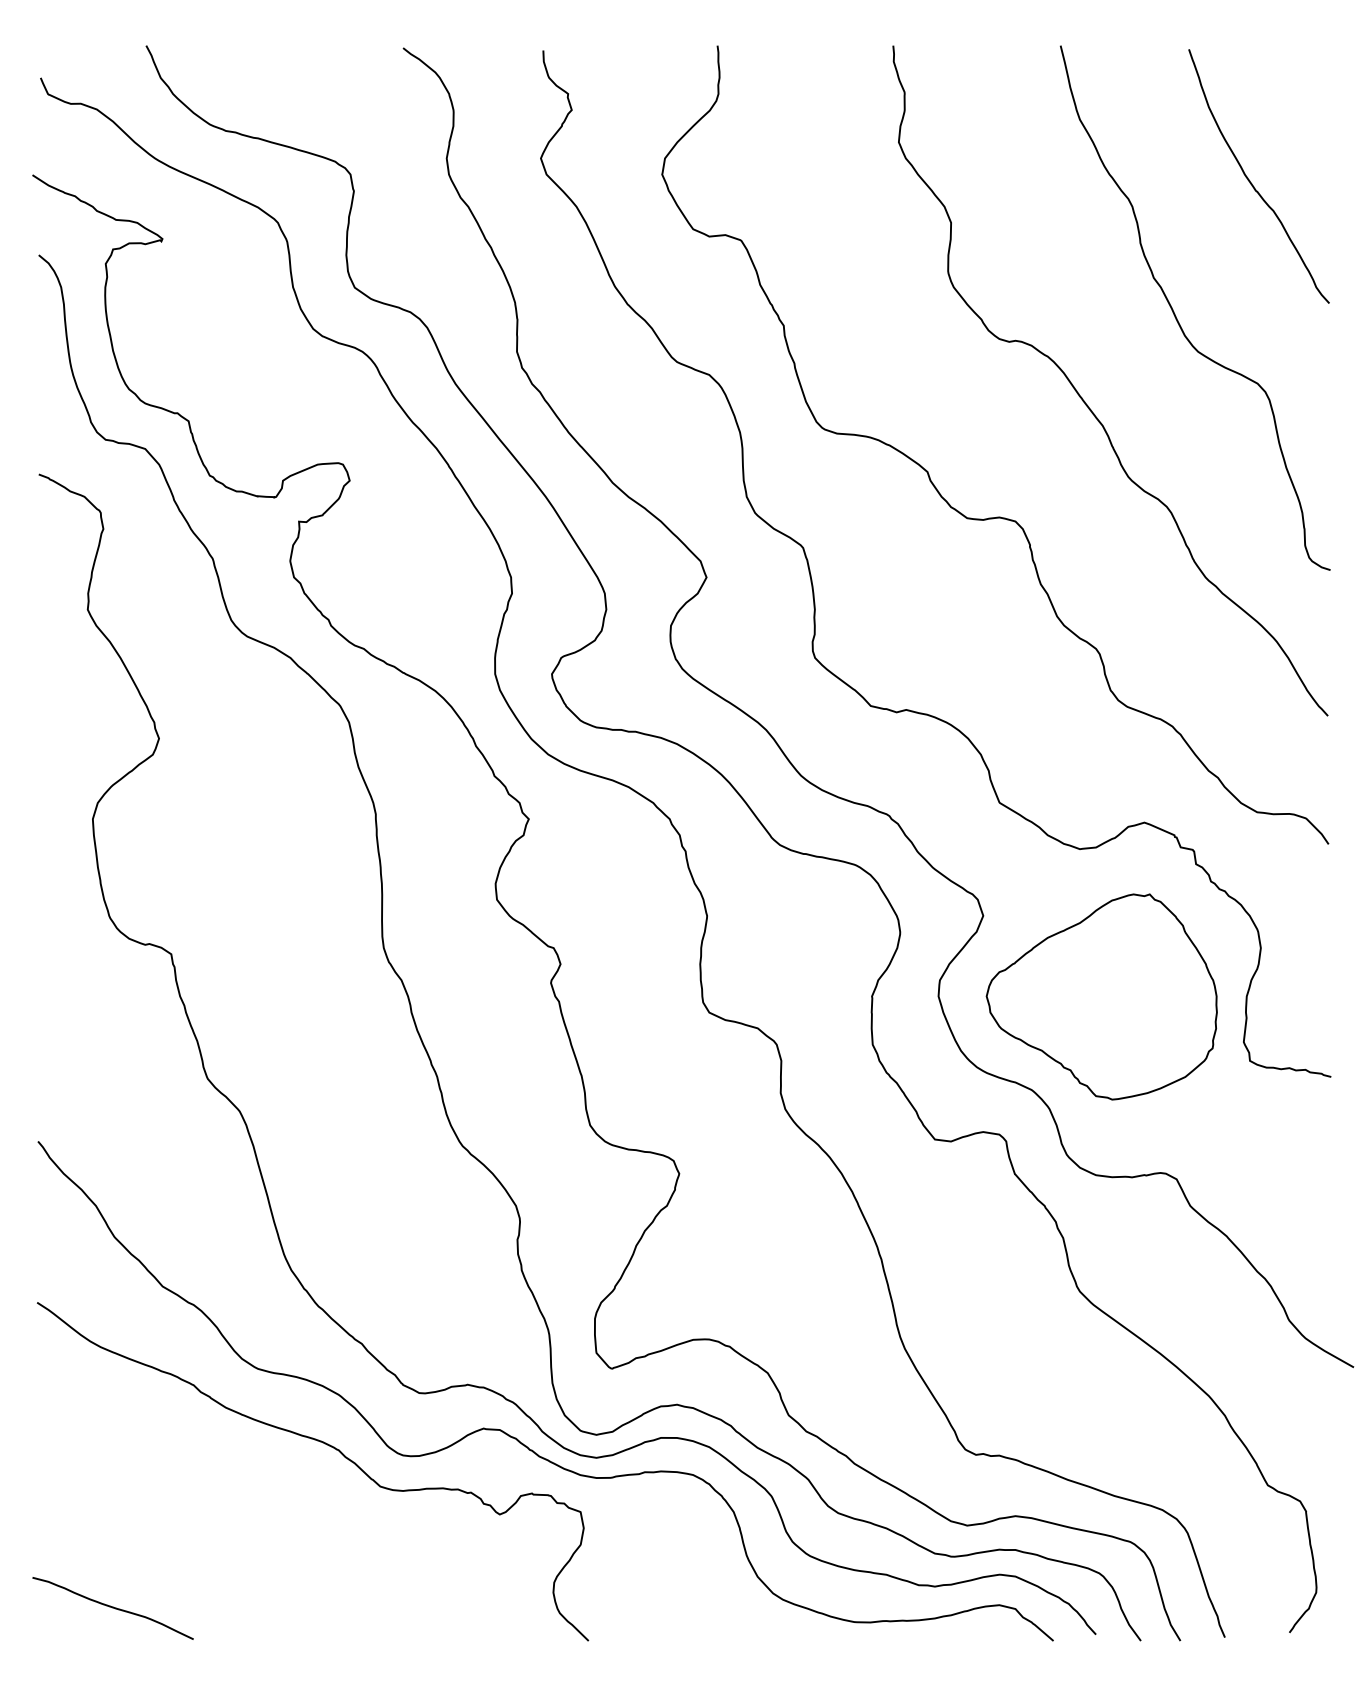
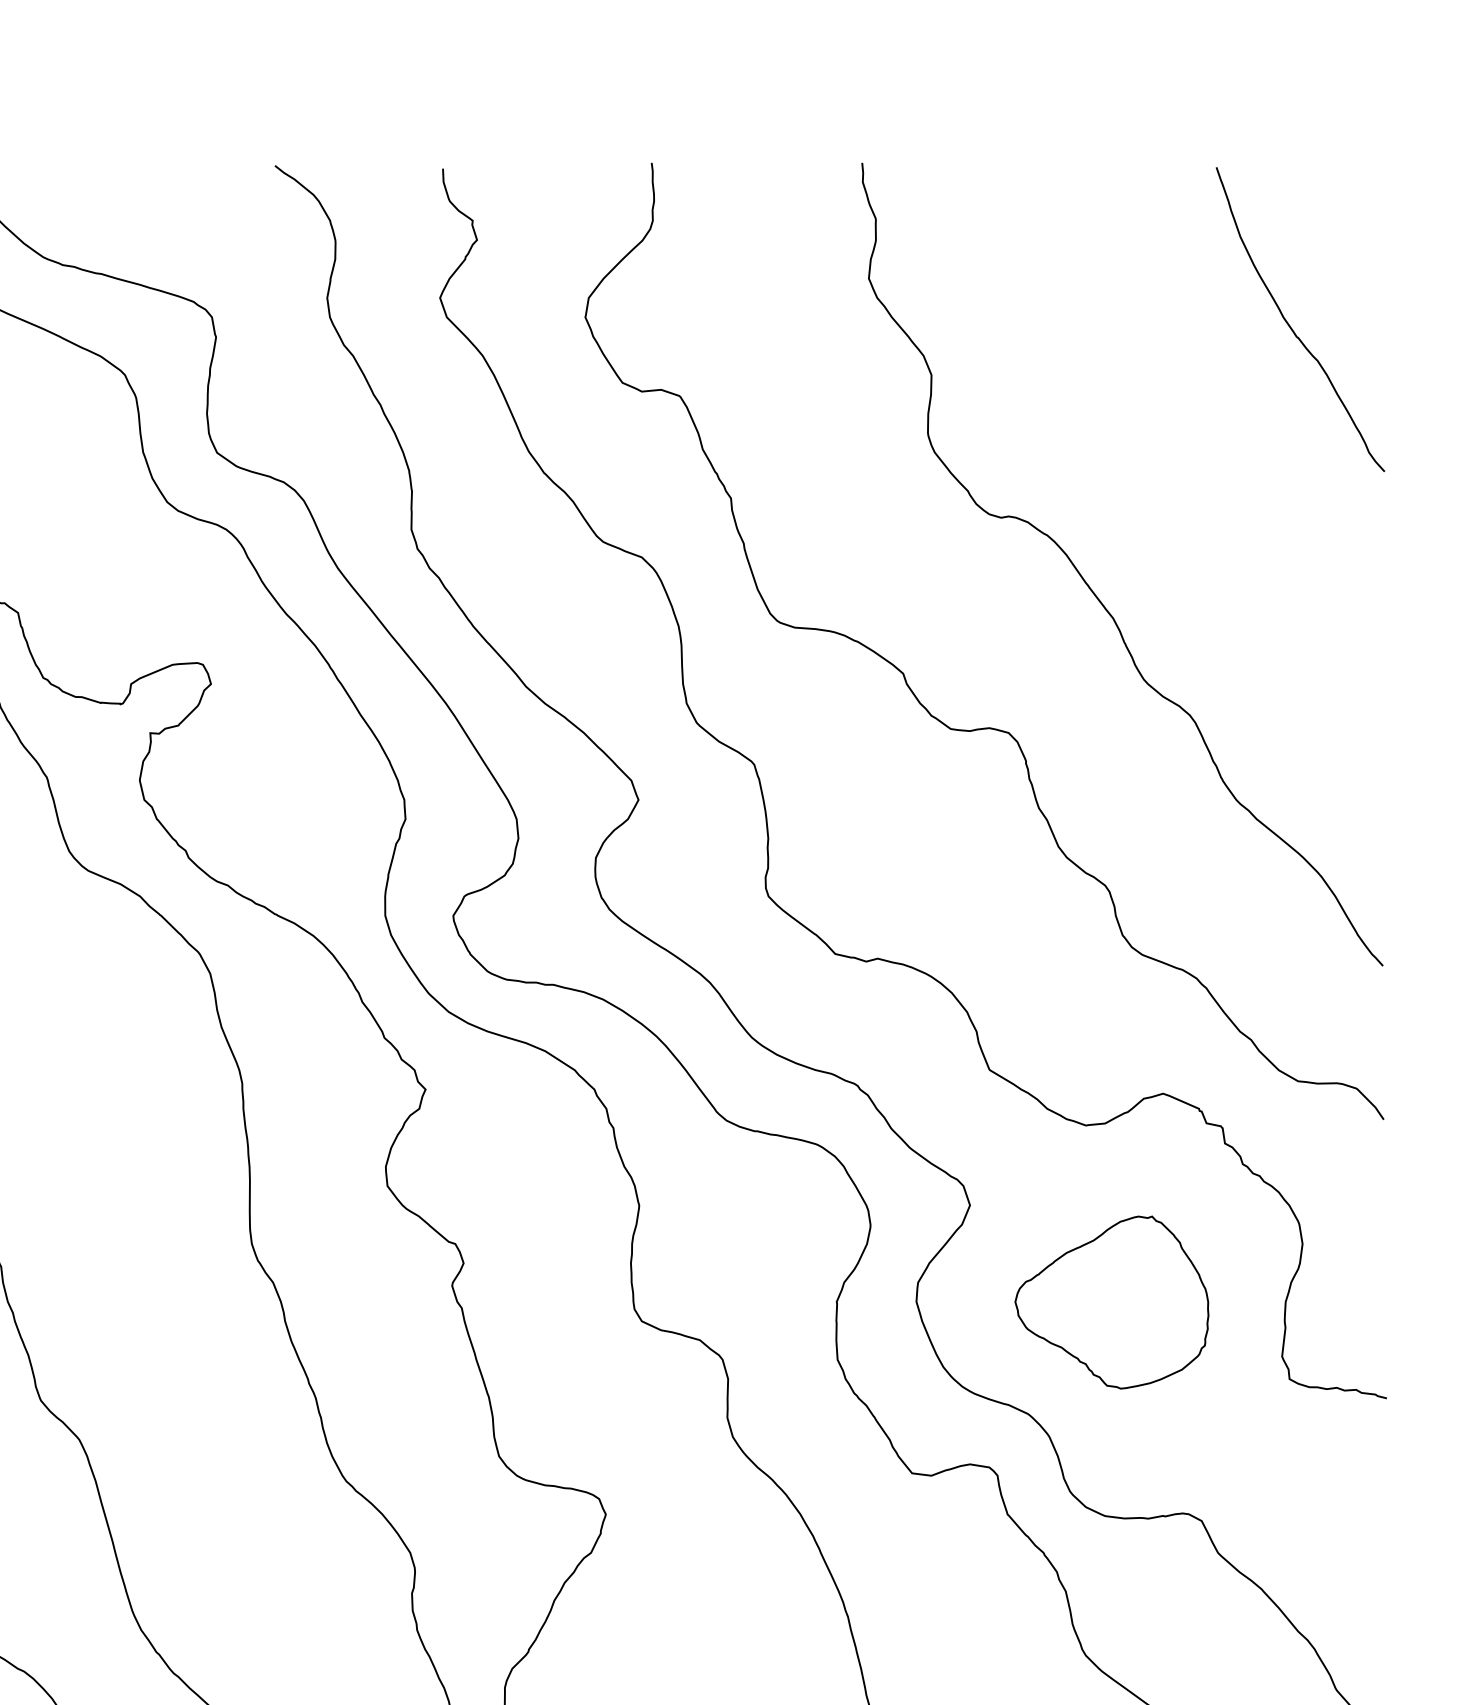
curve: (1176, 316) -> (1201, 487), removed
part: (1101, 996) -> (1111, 1301), size x0.7

